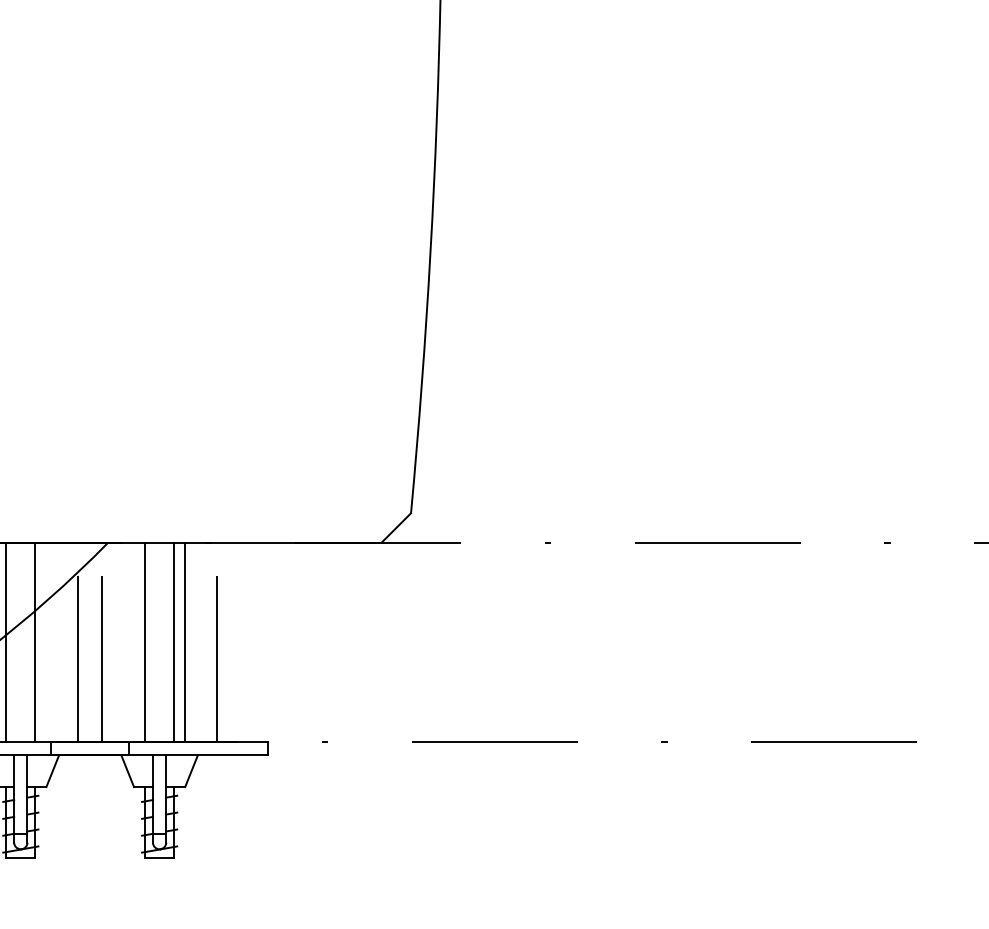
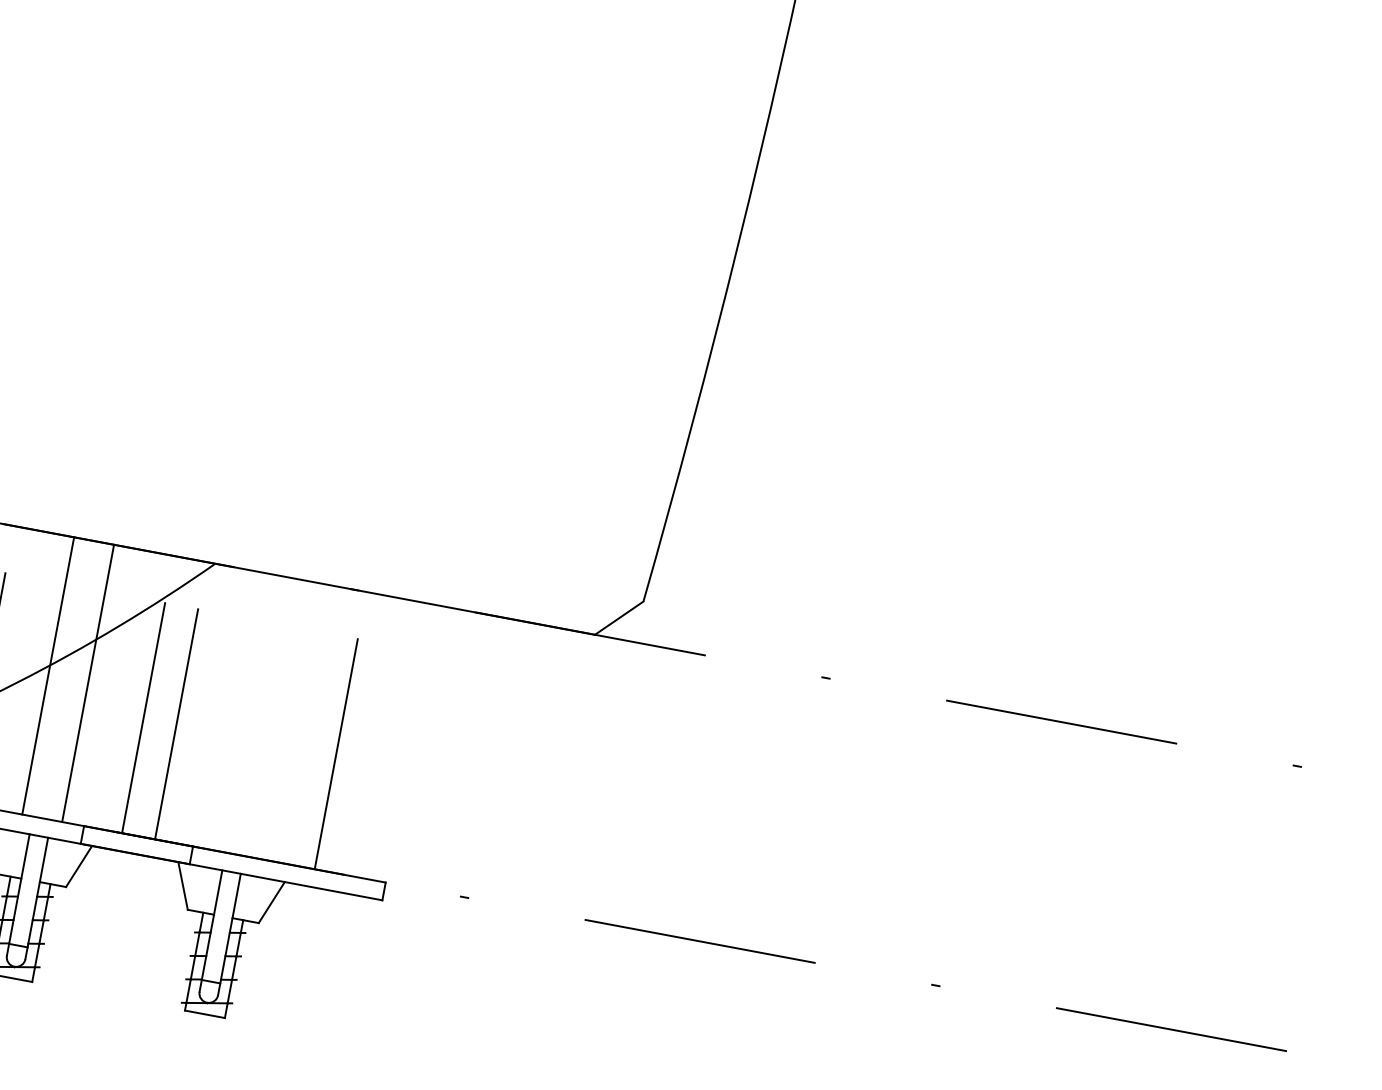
line: (145, 642) -> (241, 712), removed
line: (174, 642) -> (281, 719), removed
line: (185, 642) -> (296, 722), removed

